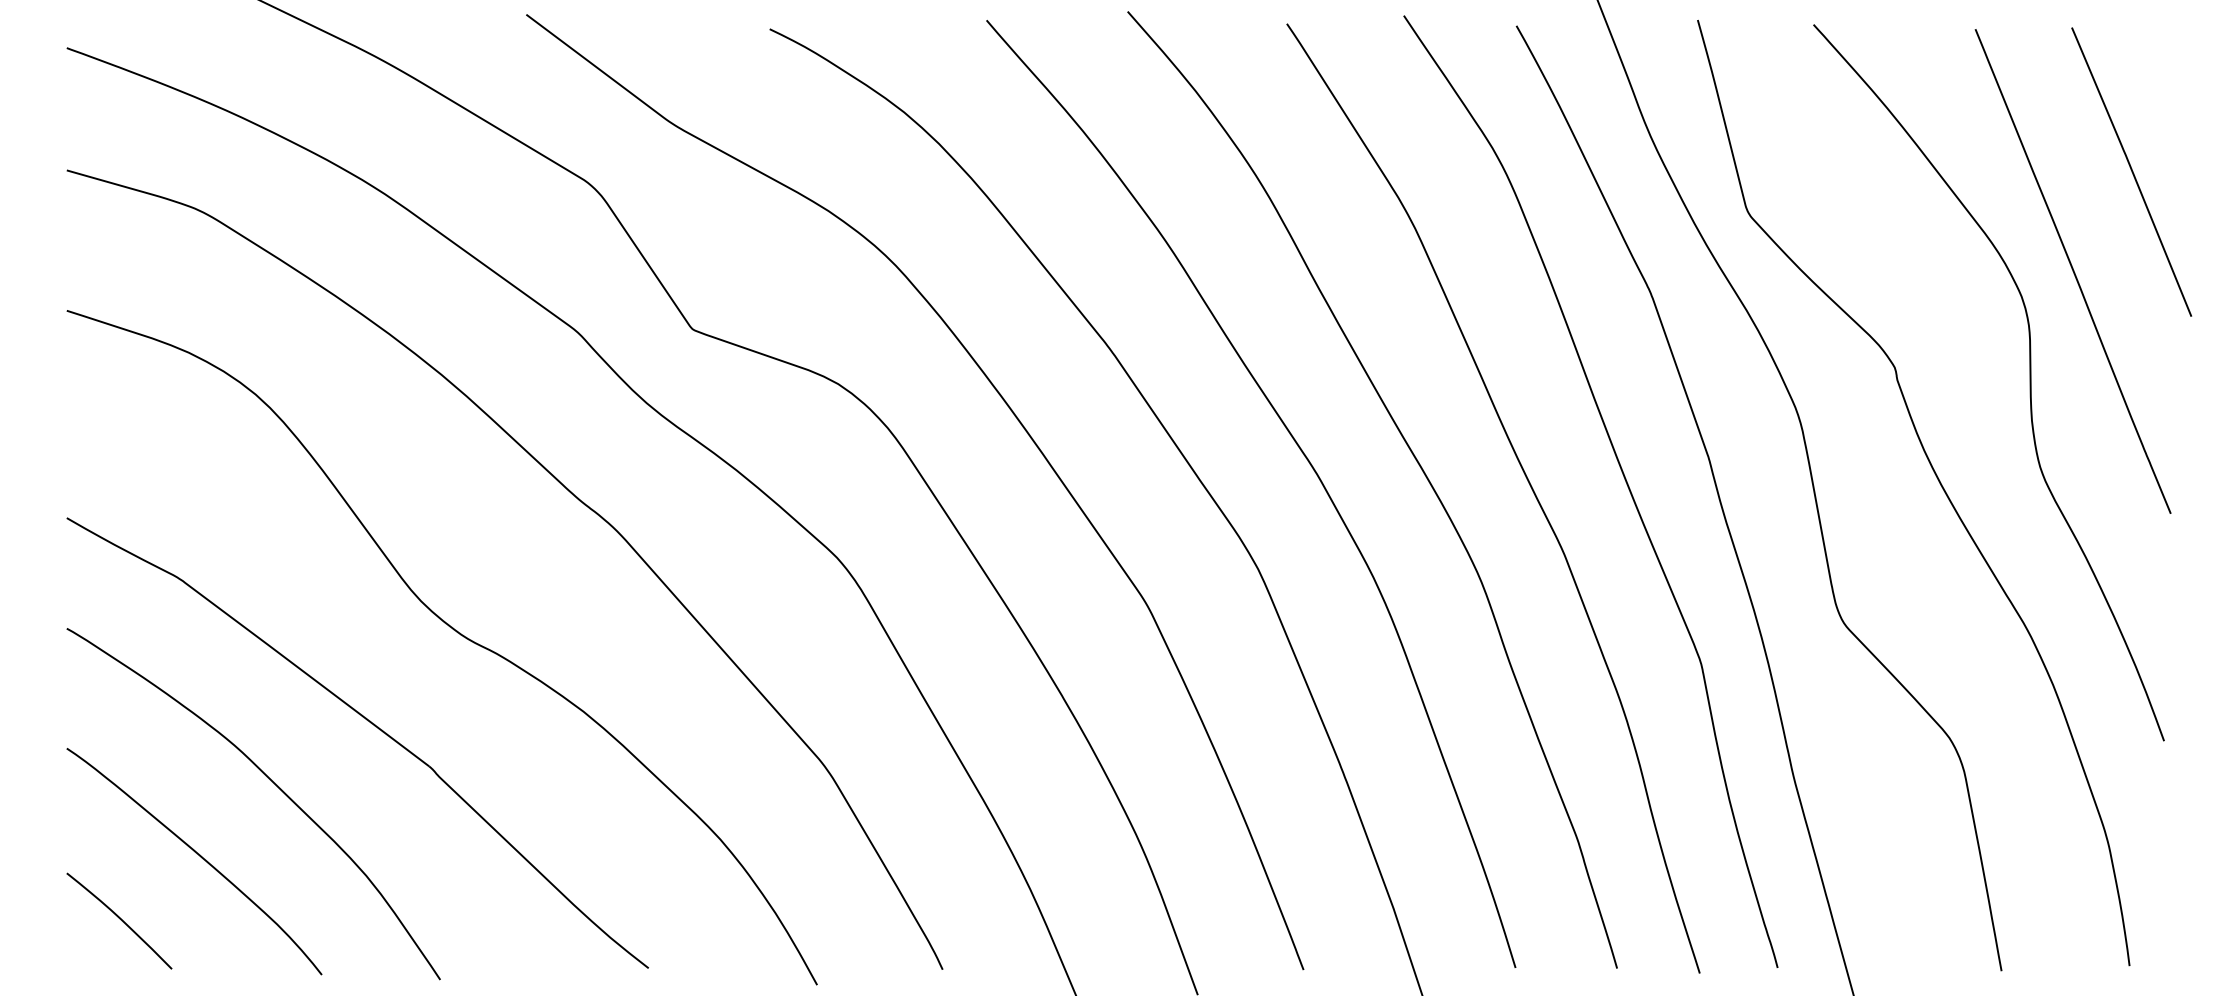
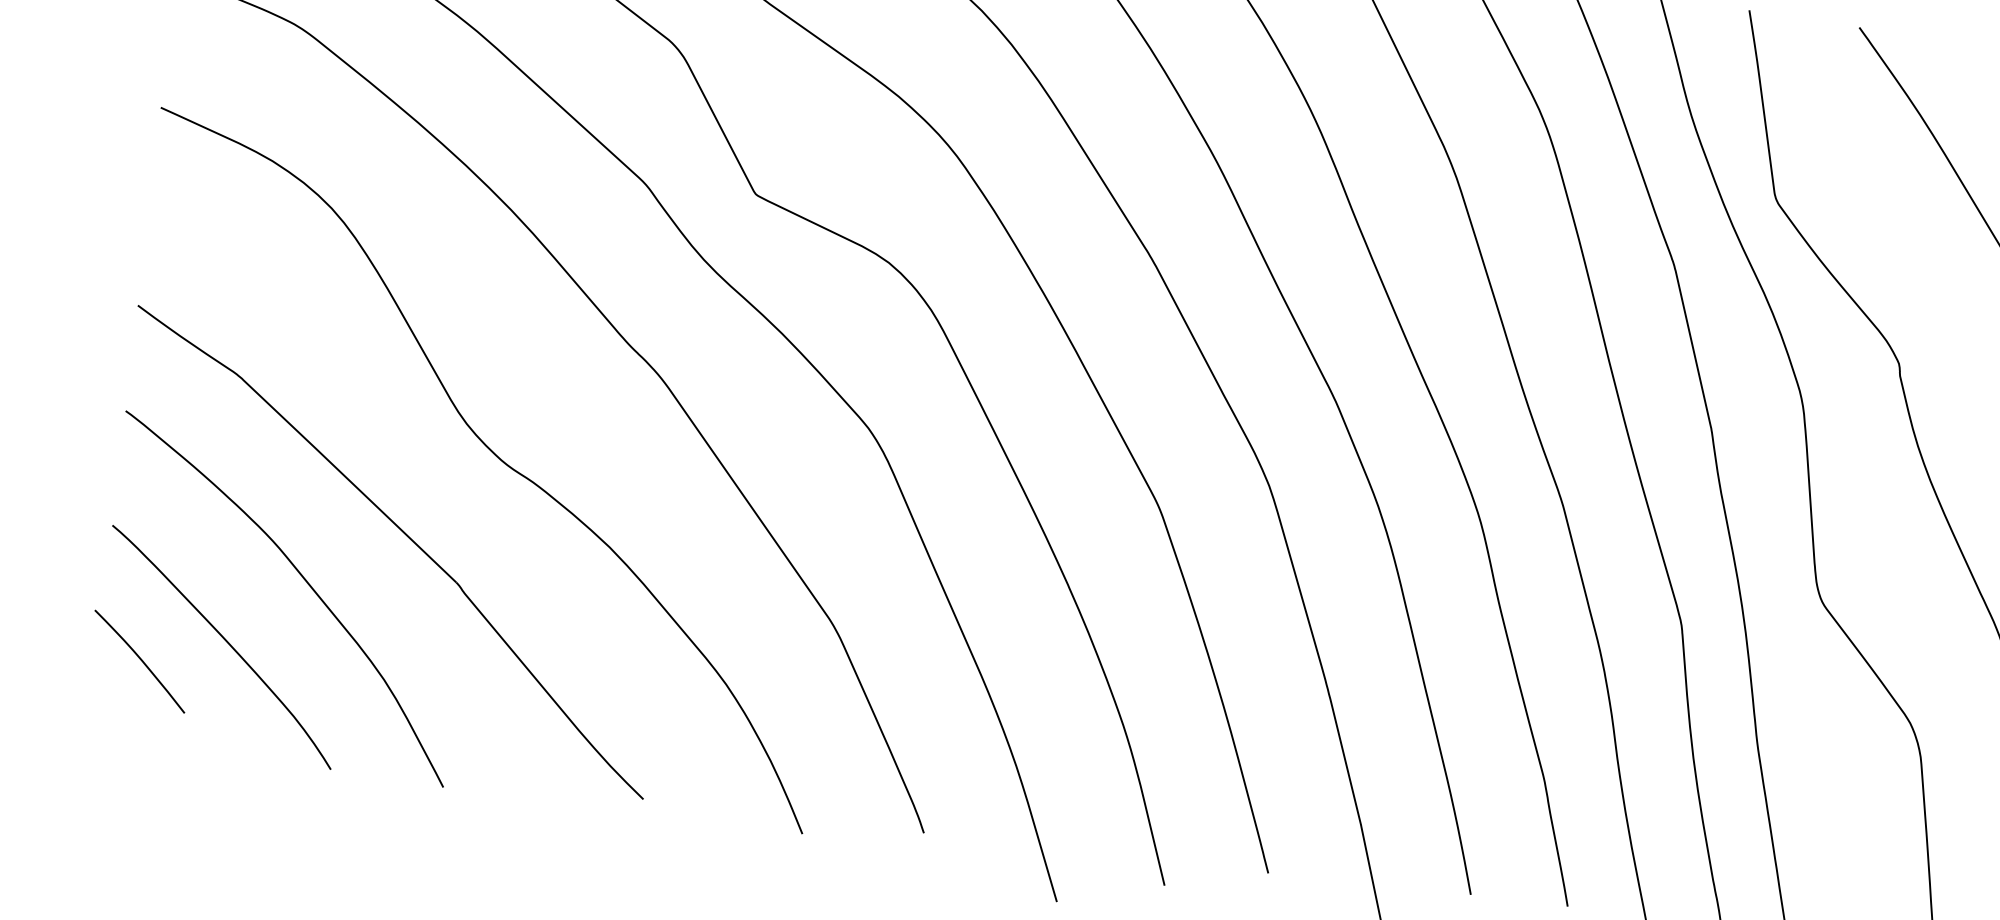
curve: (119, 919) -> (140, 660), moved

